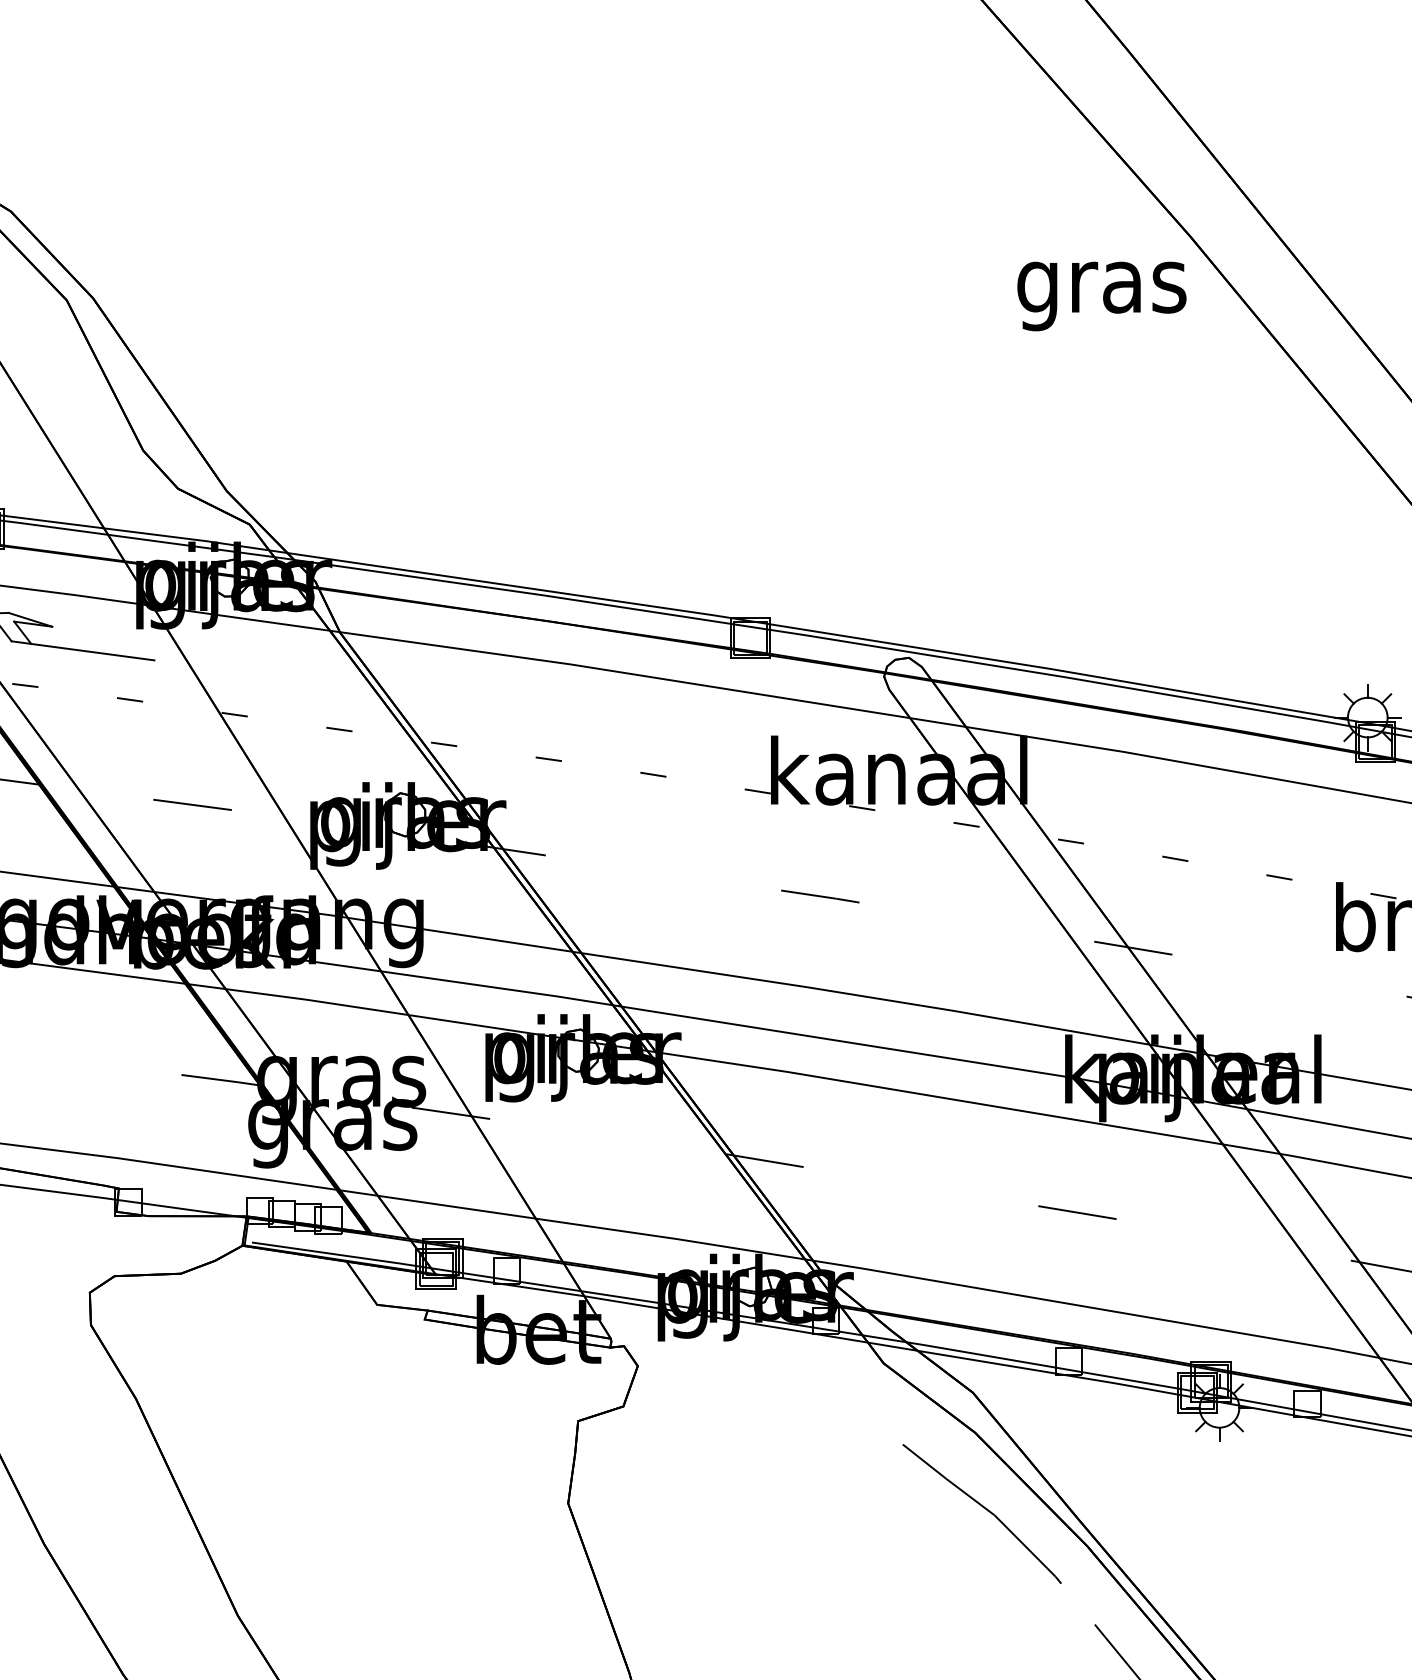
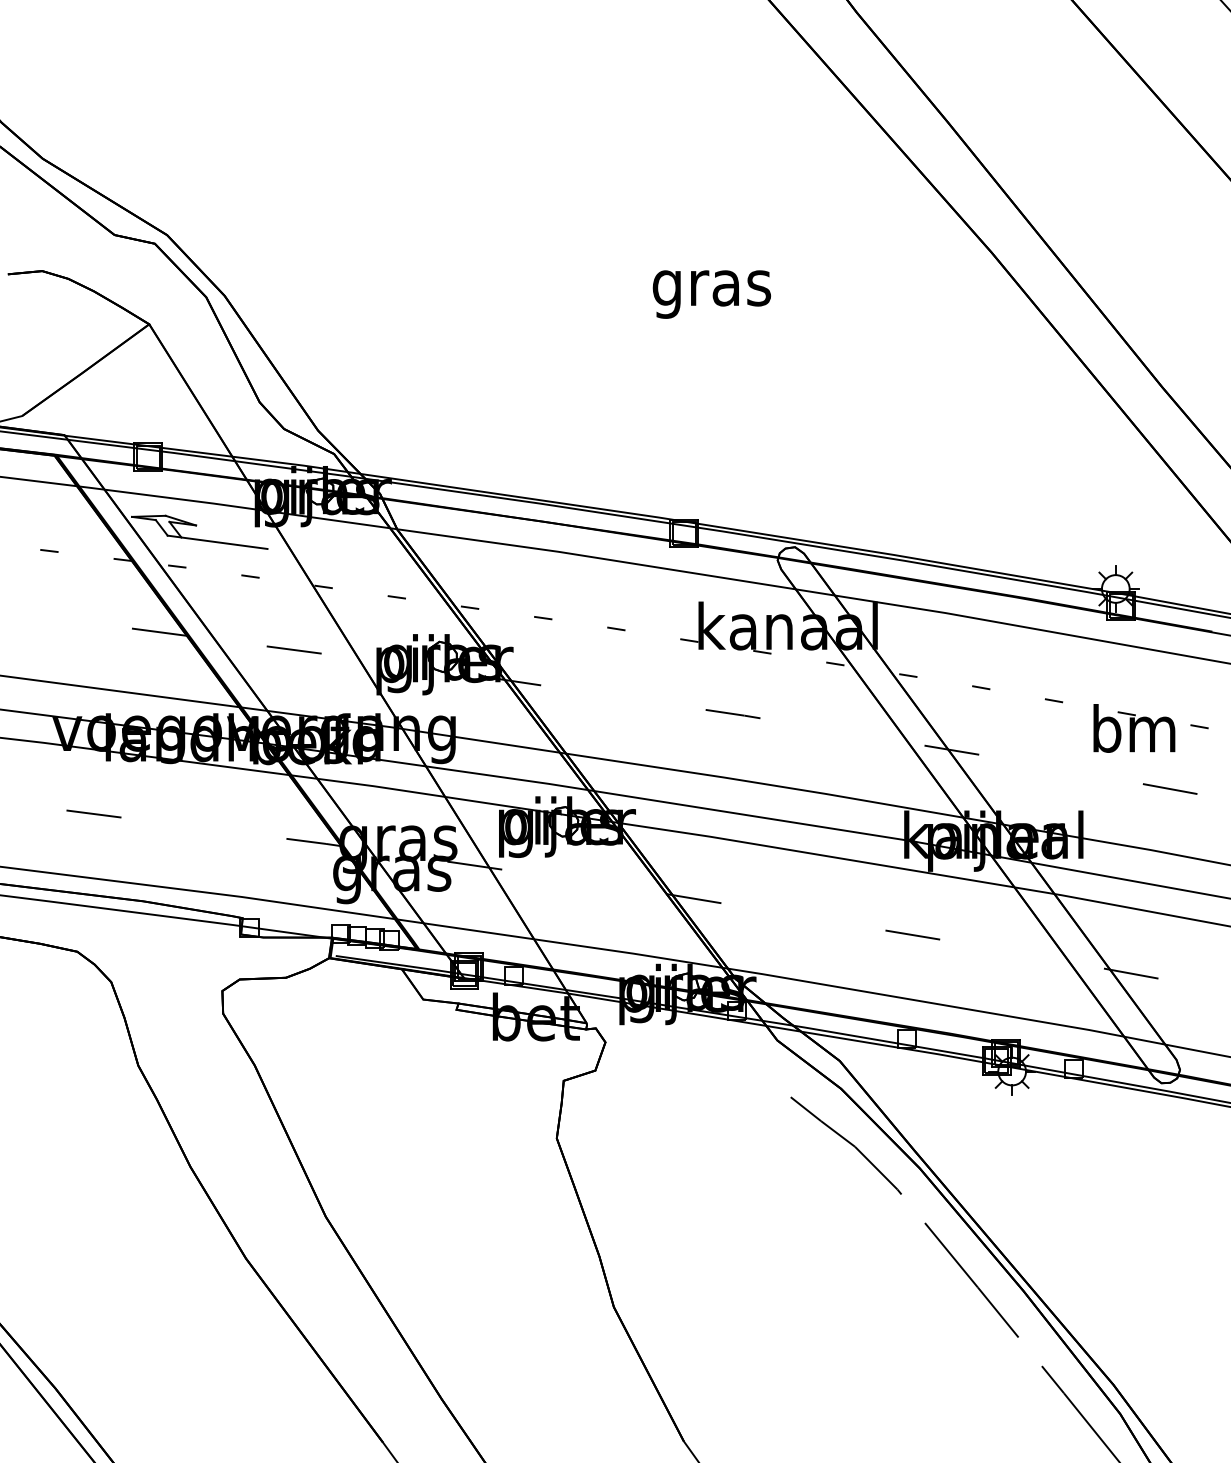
text: (1101, 296) -> (711, 294), moved

